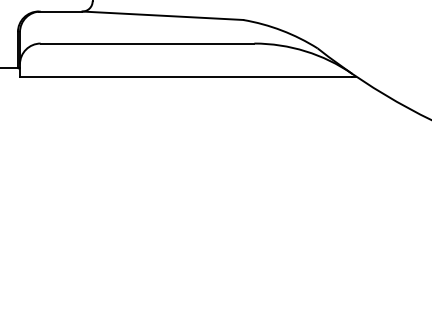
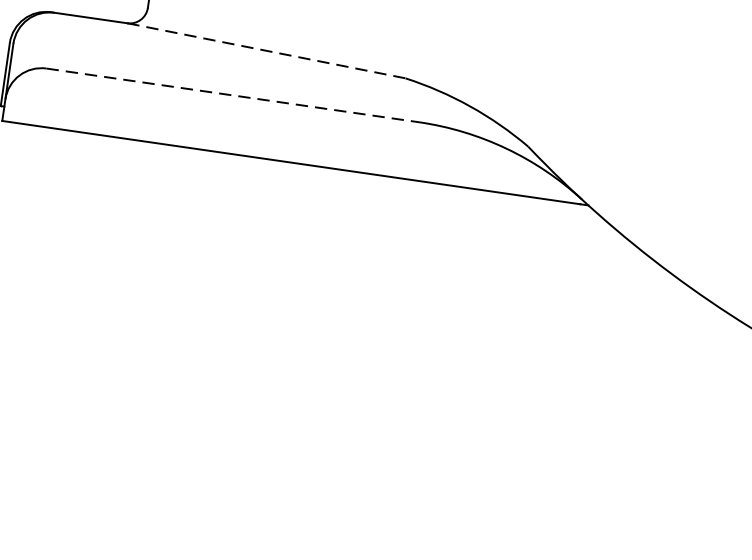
line: (162, 15) -> (265, 50), solid -> dashed
line: (147, 43) -> (232, 95), solid -> dashed

